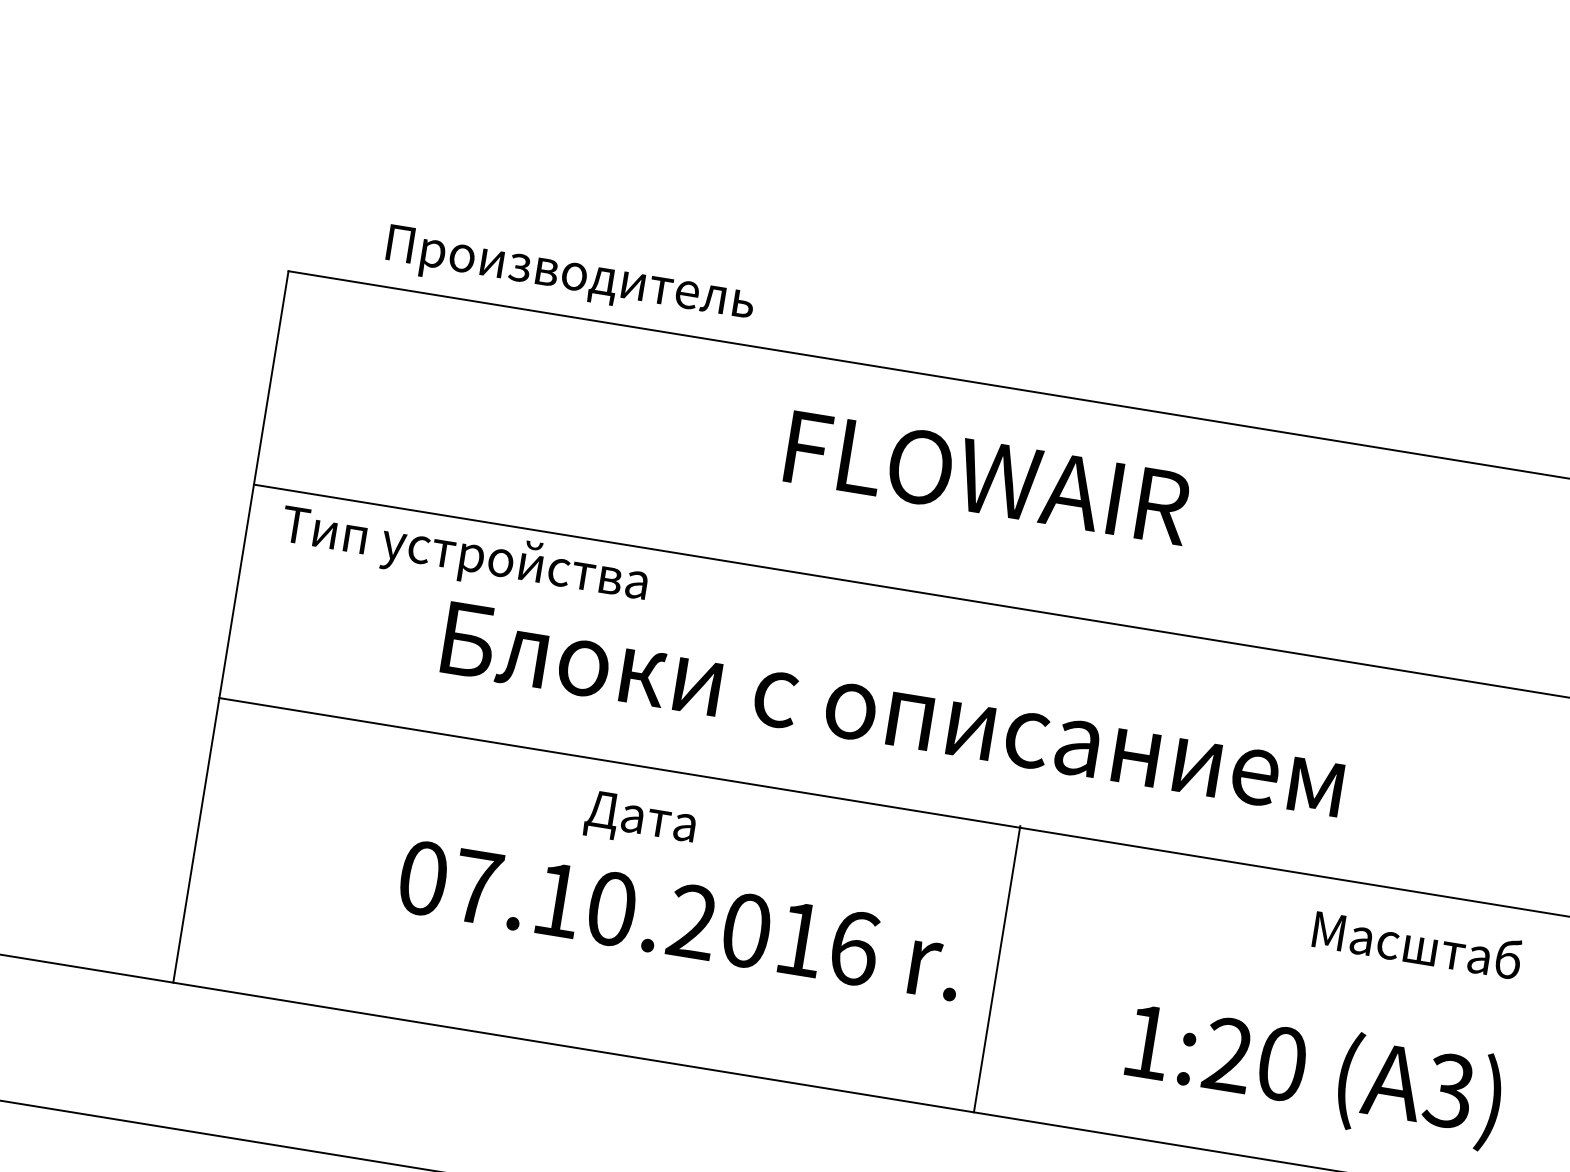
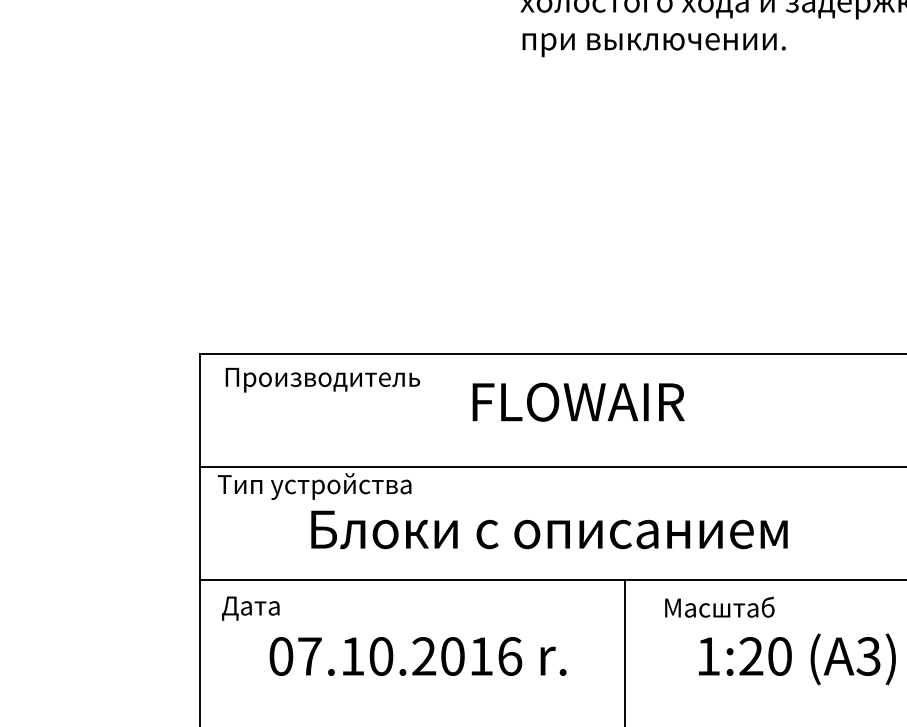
text: (569, 277) -> (322, 380), moved
text: (639, 820) -> (250, 608), moved
text: (679, 919) -> (417, 656), moved
text: (1417, 942) -> (719, 606), moved
text: (1314, 1074) -> (797, 659), moved

